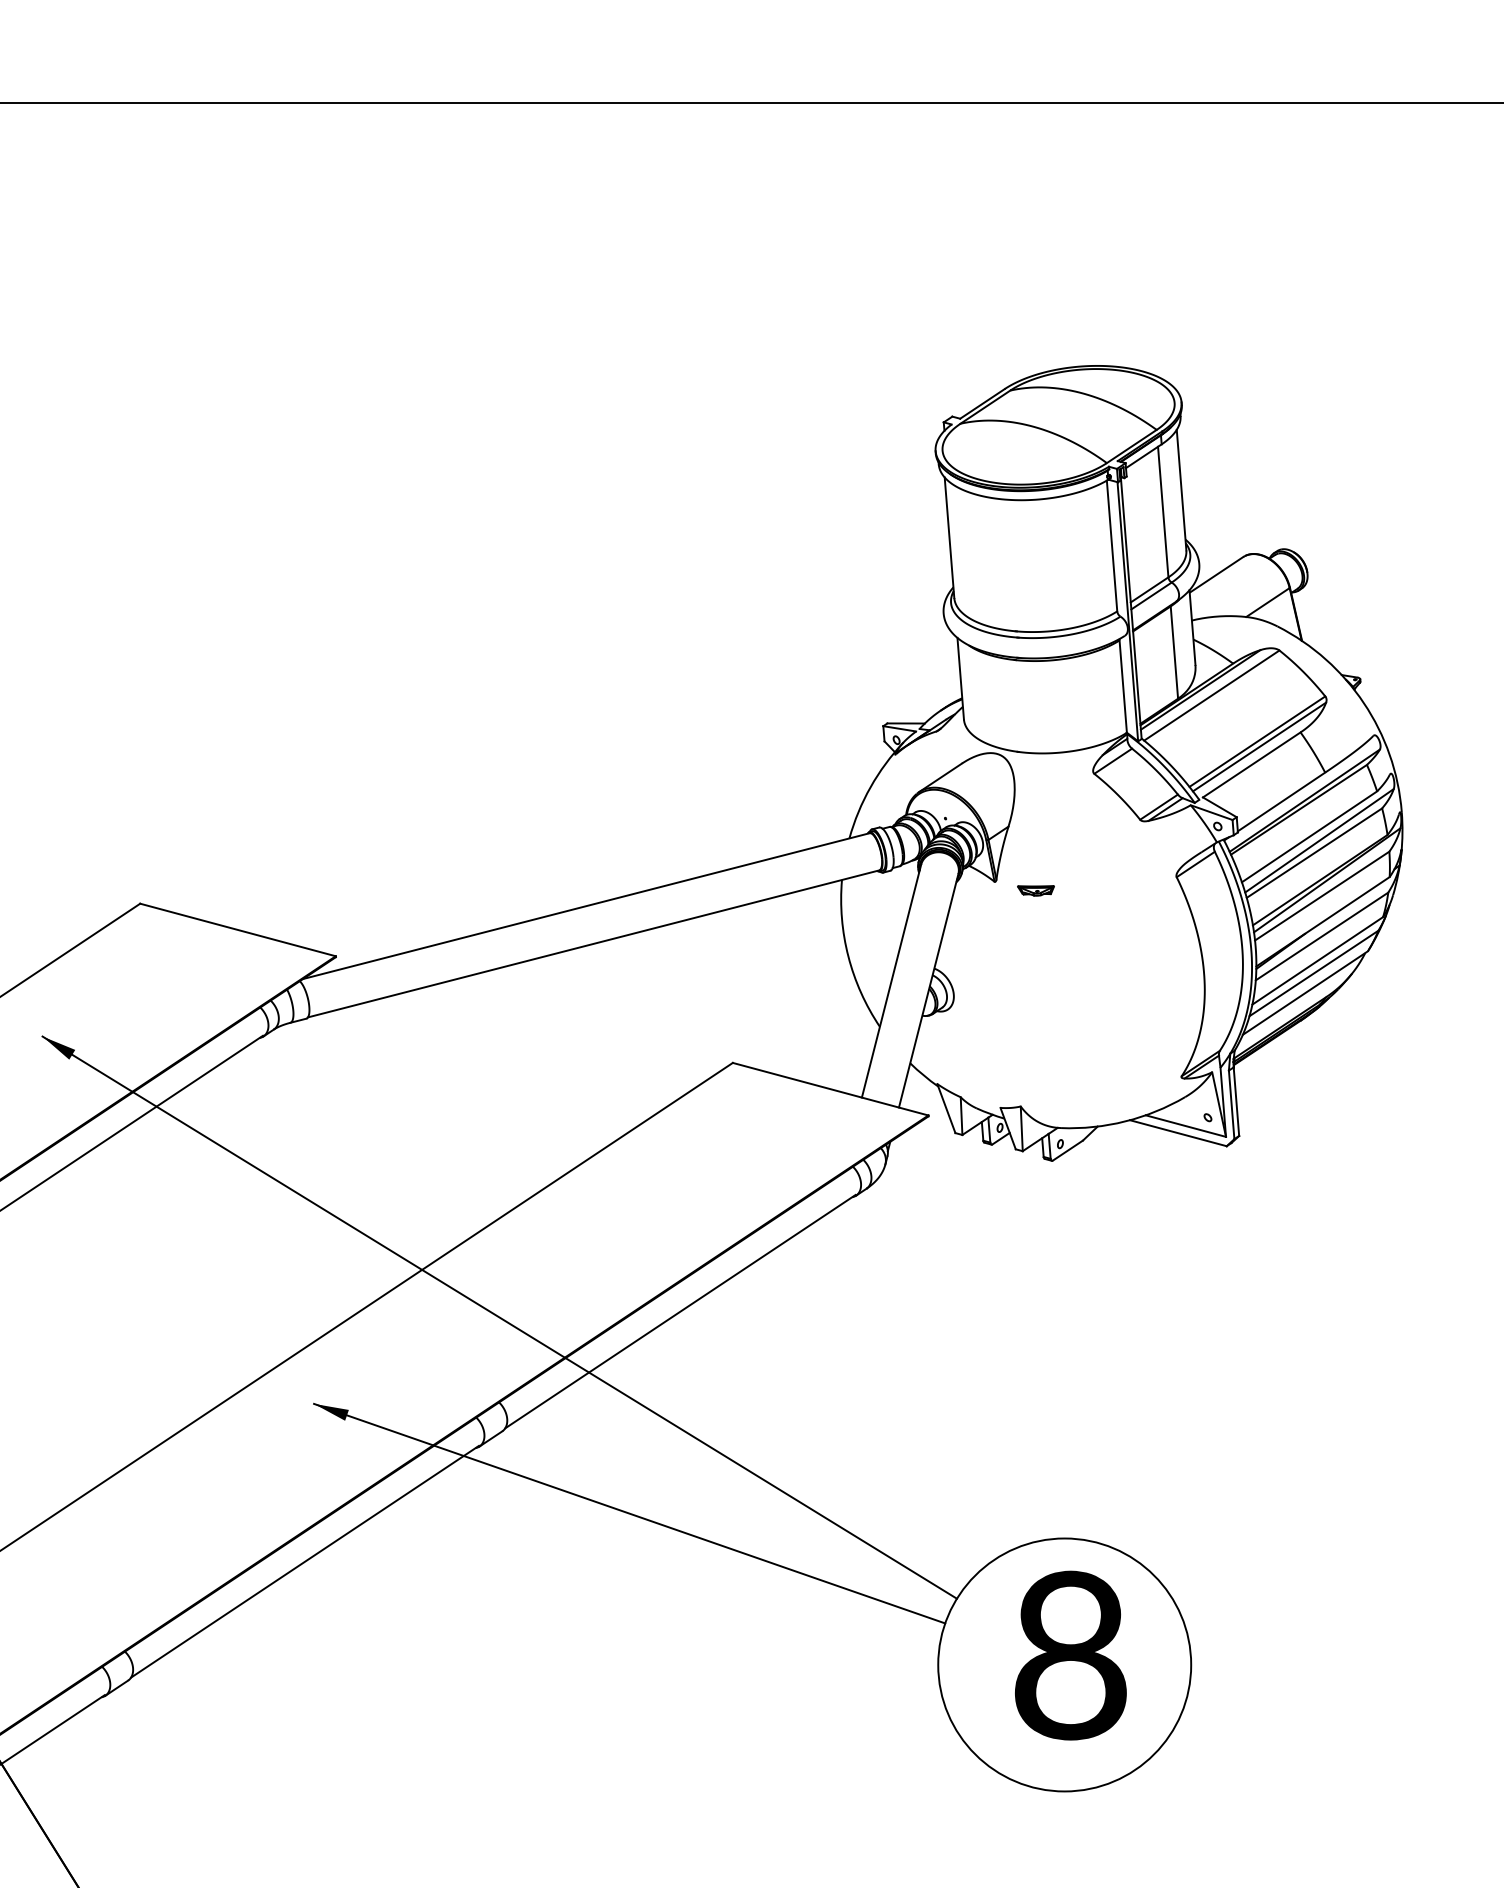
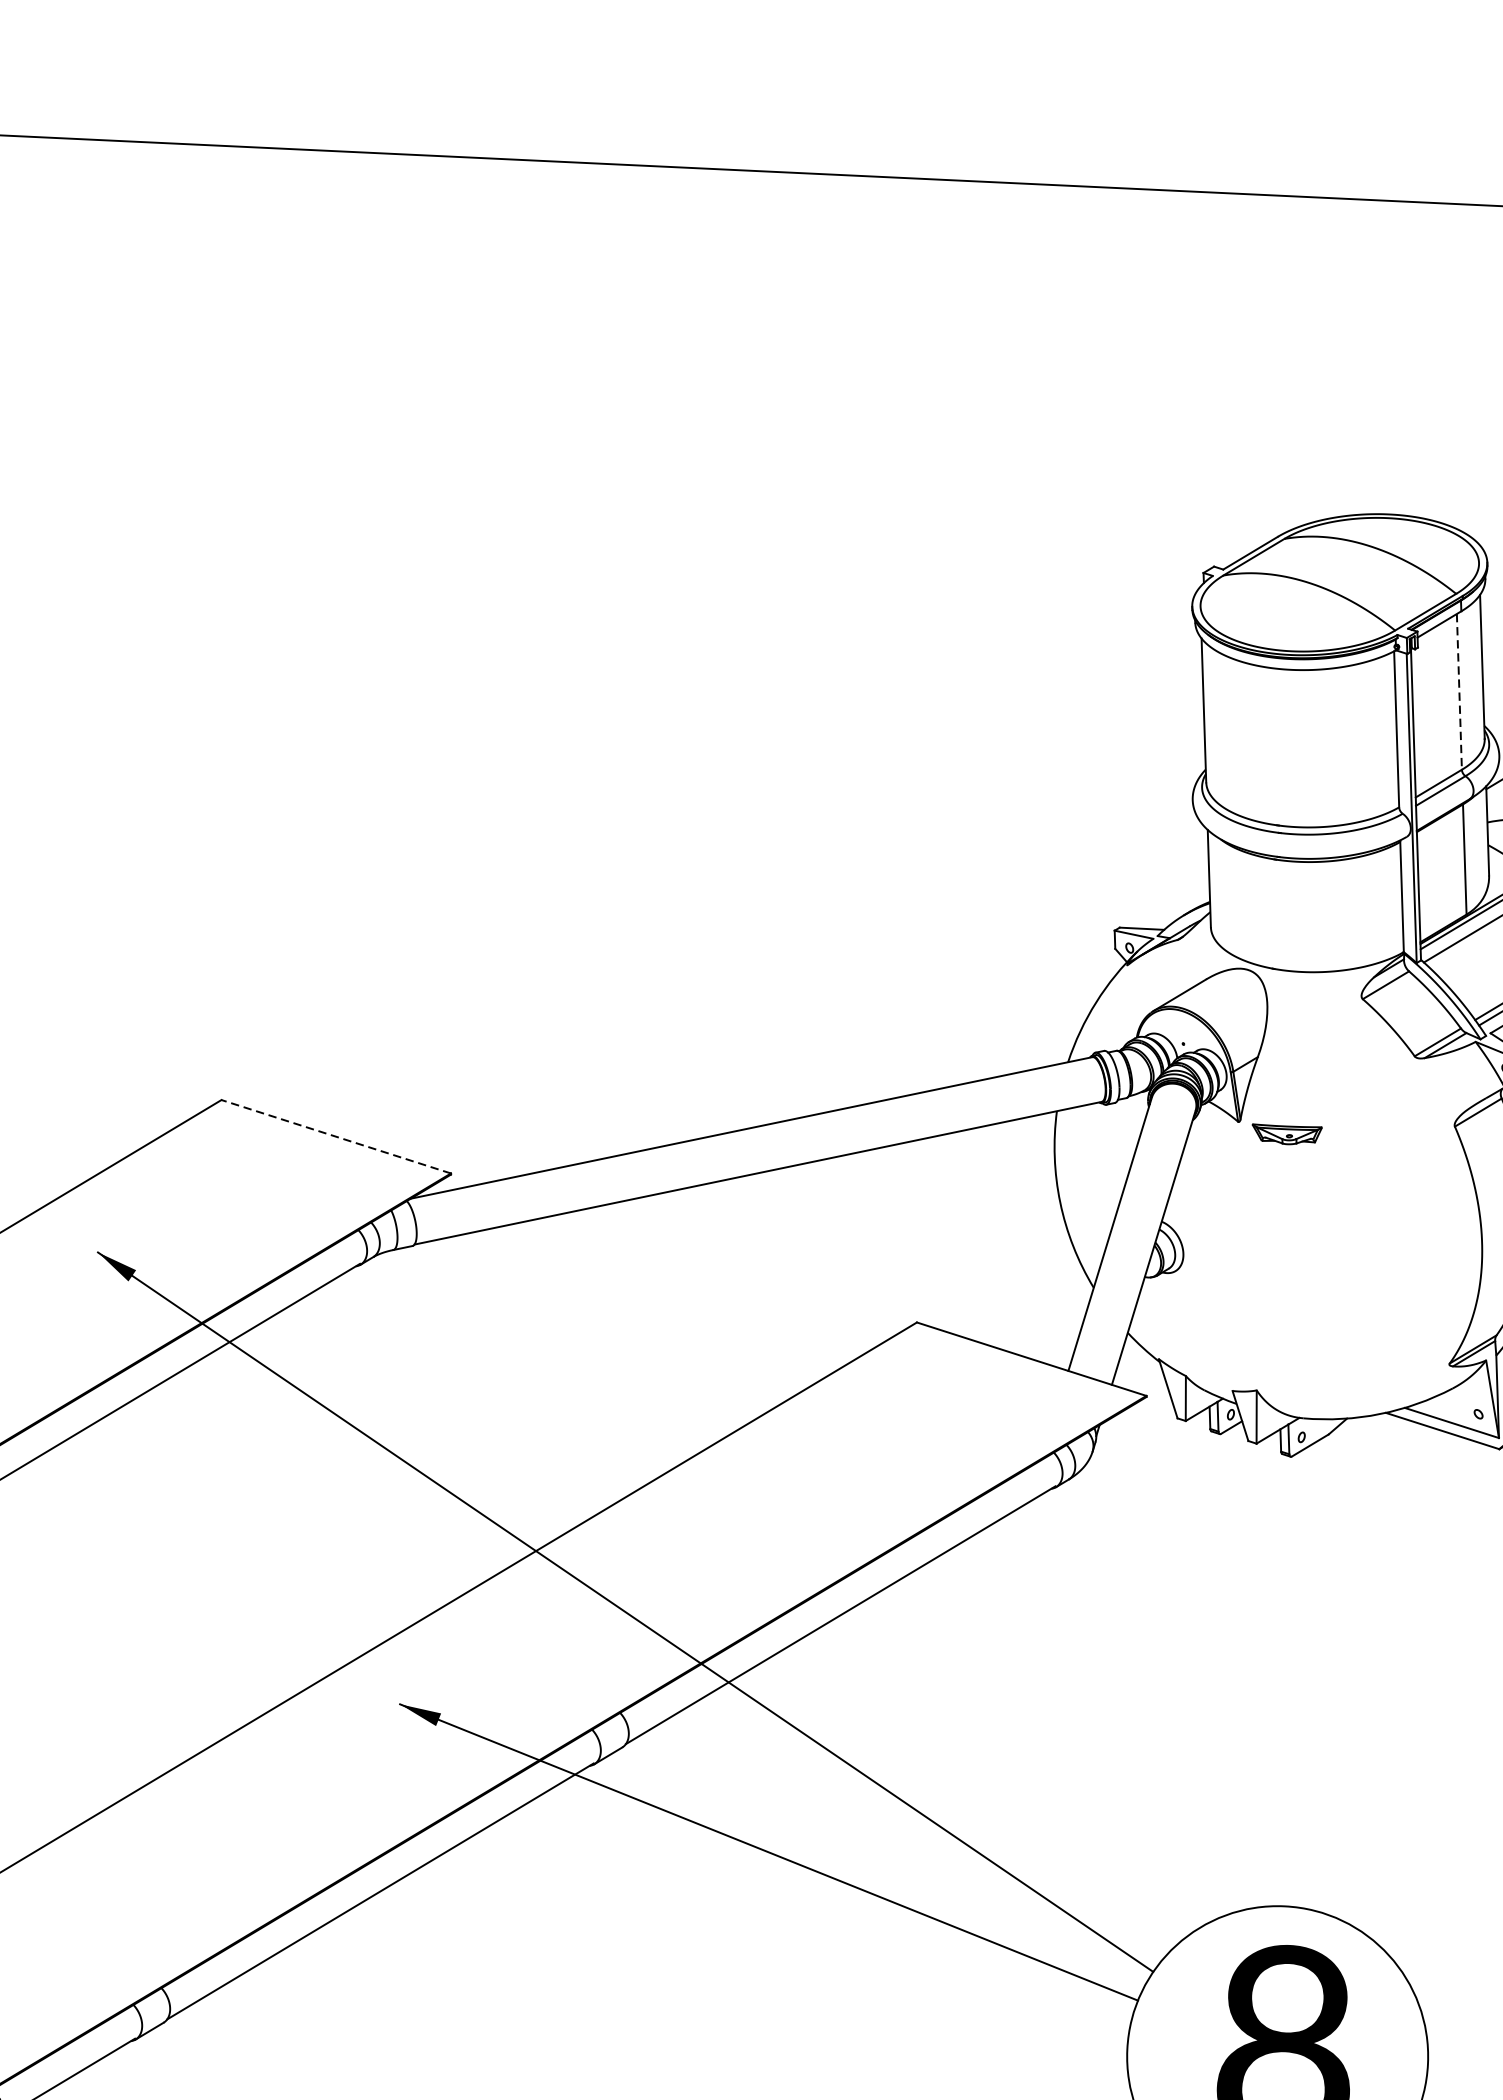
line: (1163, 512) -> (1459, 692), solid -> dashed
part: (1035, 890) -> (1286, 1134), size x1.6
line: (237, 929) -> (335, 1136), solid -> dashed

